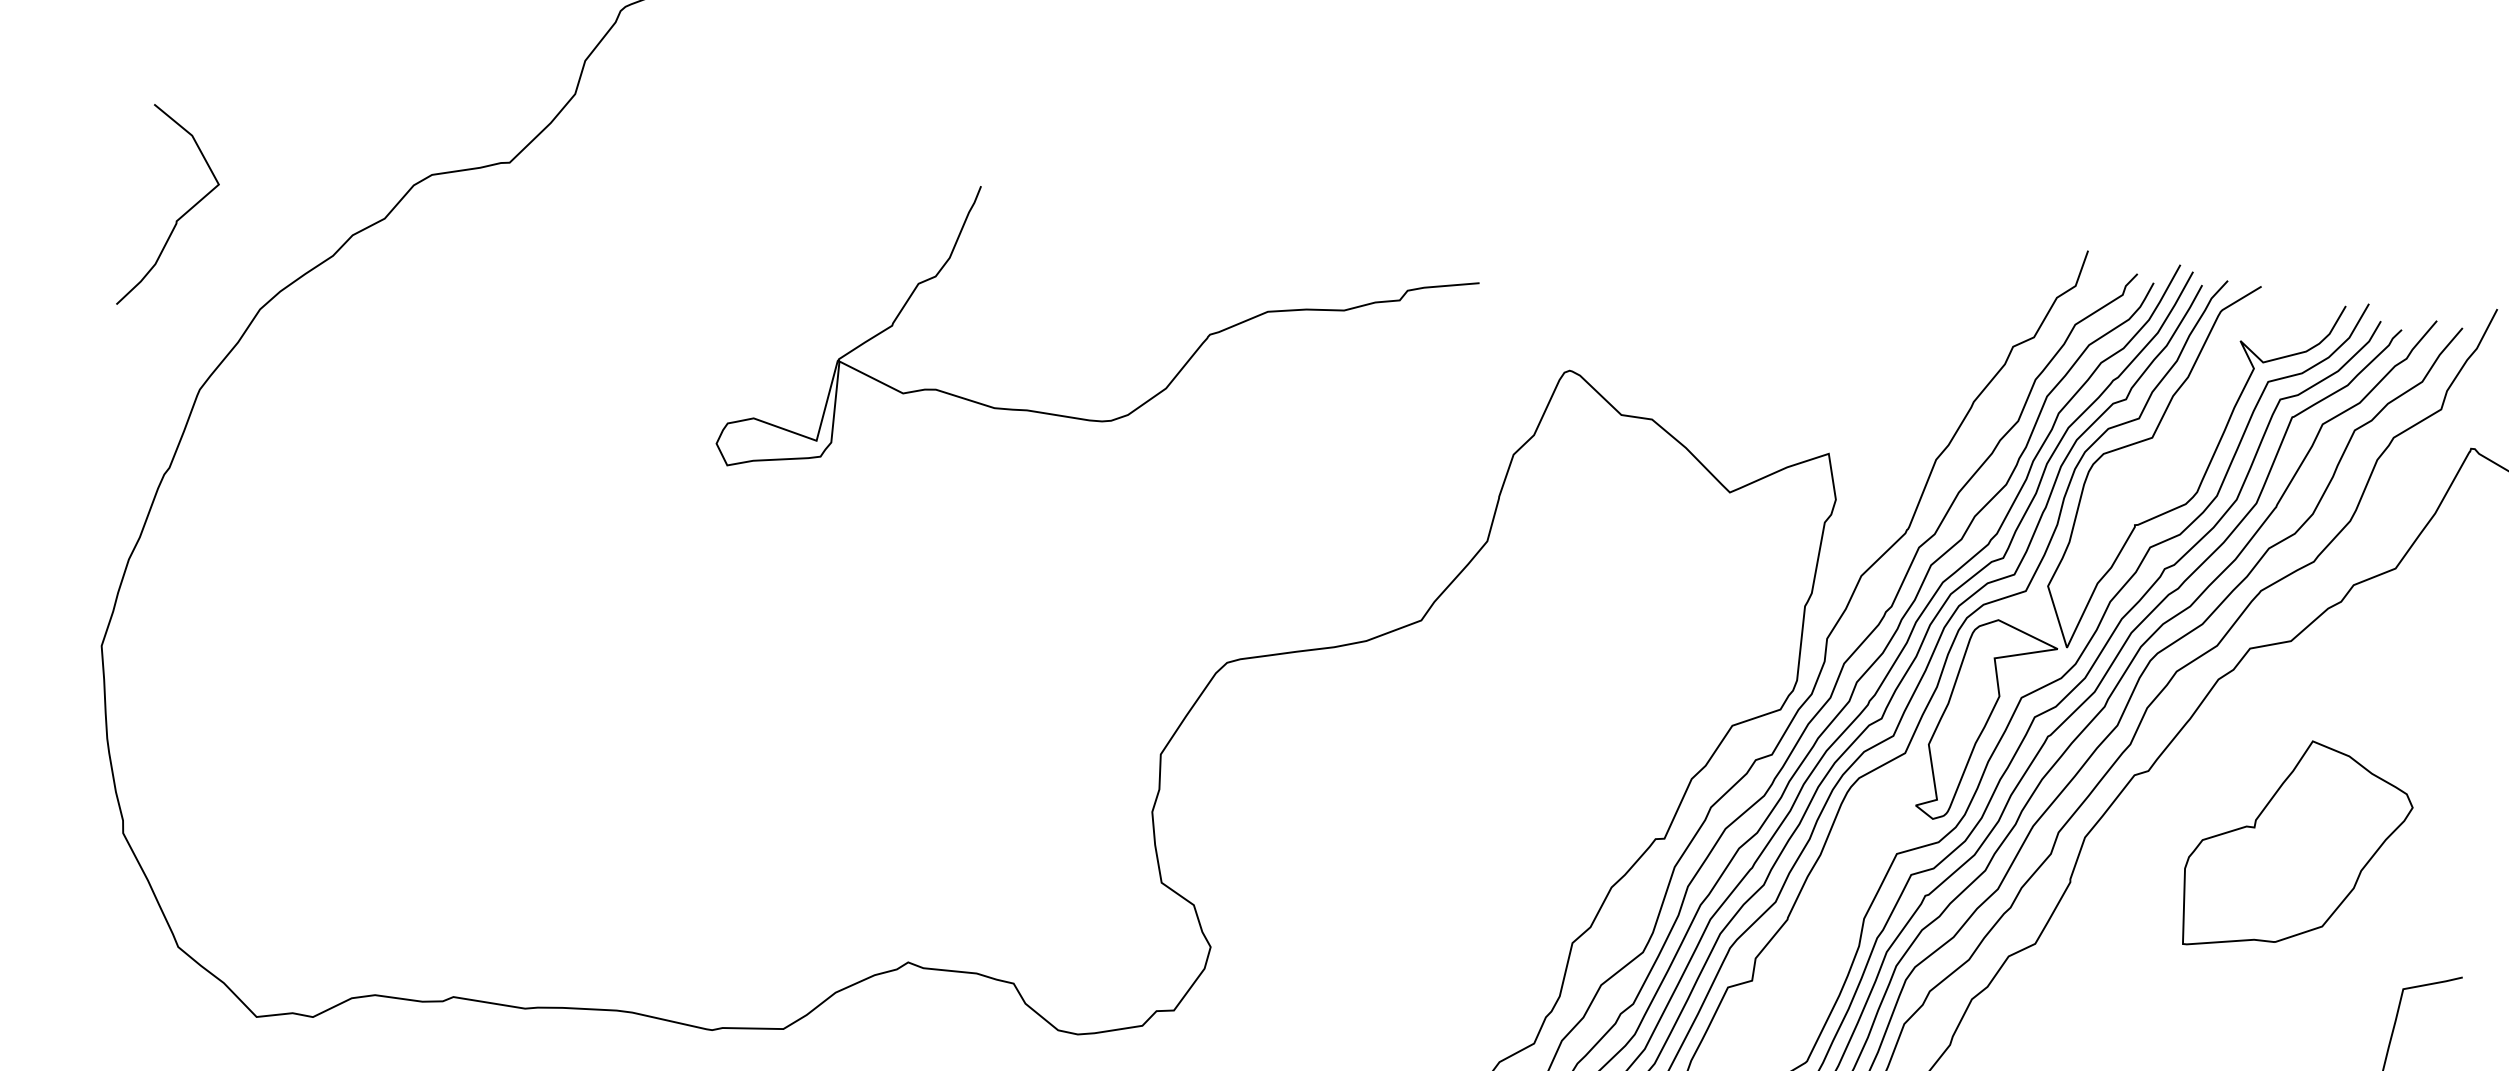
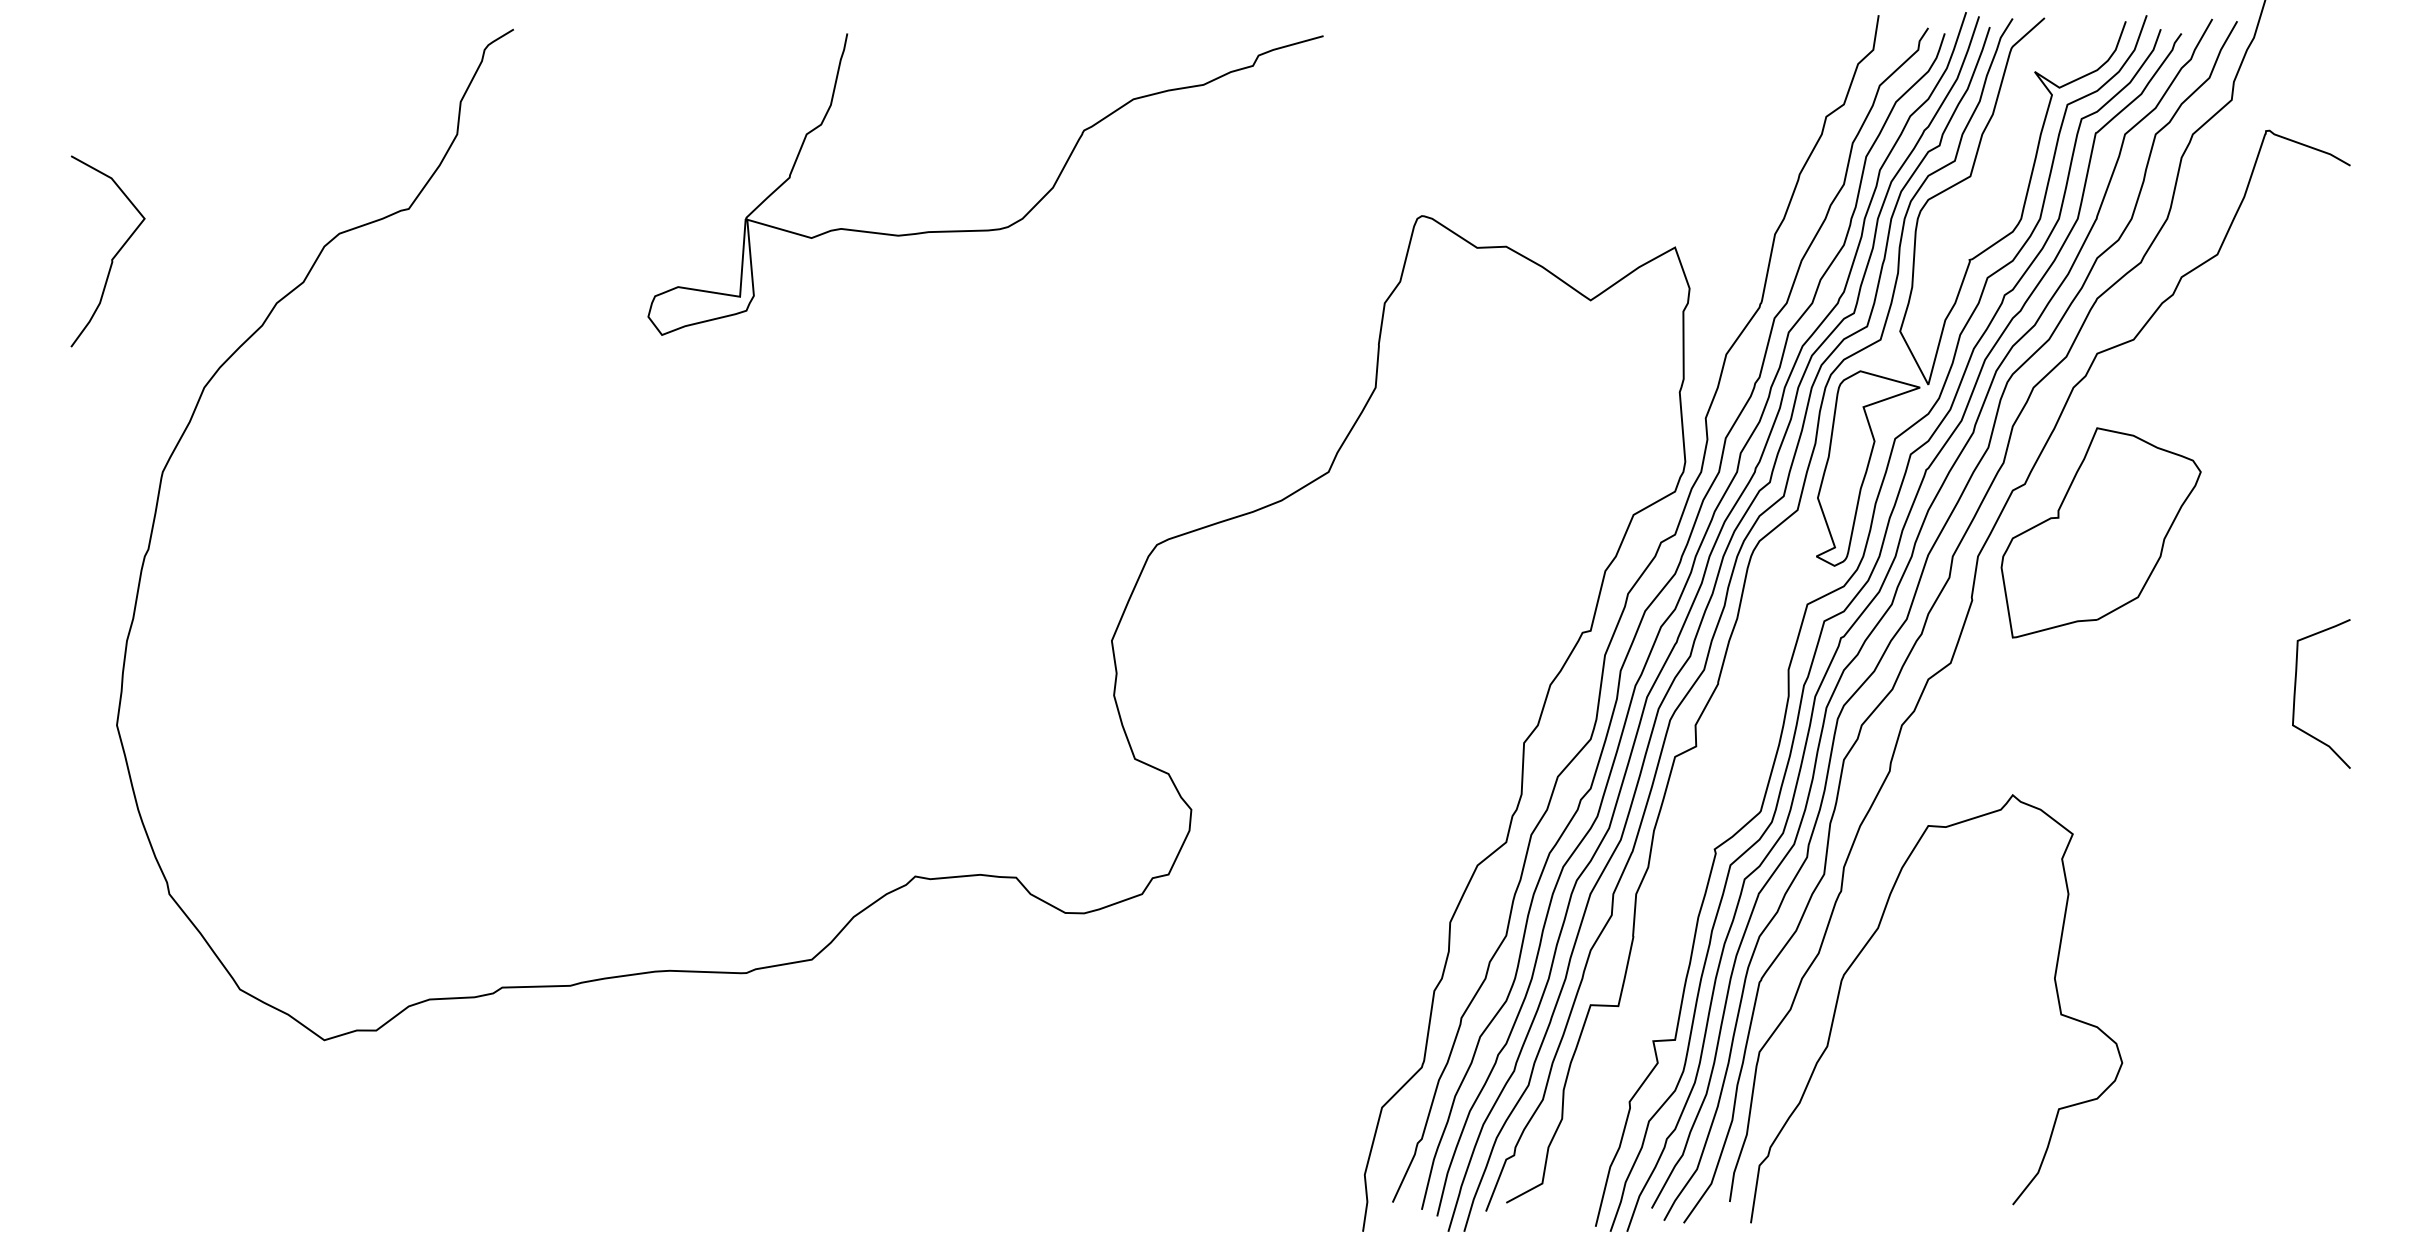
curve: (178, 217) -> (113, 256), moved
curve: (1096, 419) -> (994, 228), moved
part: (2295, 851) -> (2100, 532), moved

